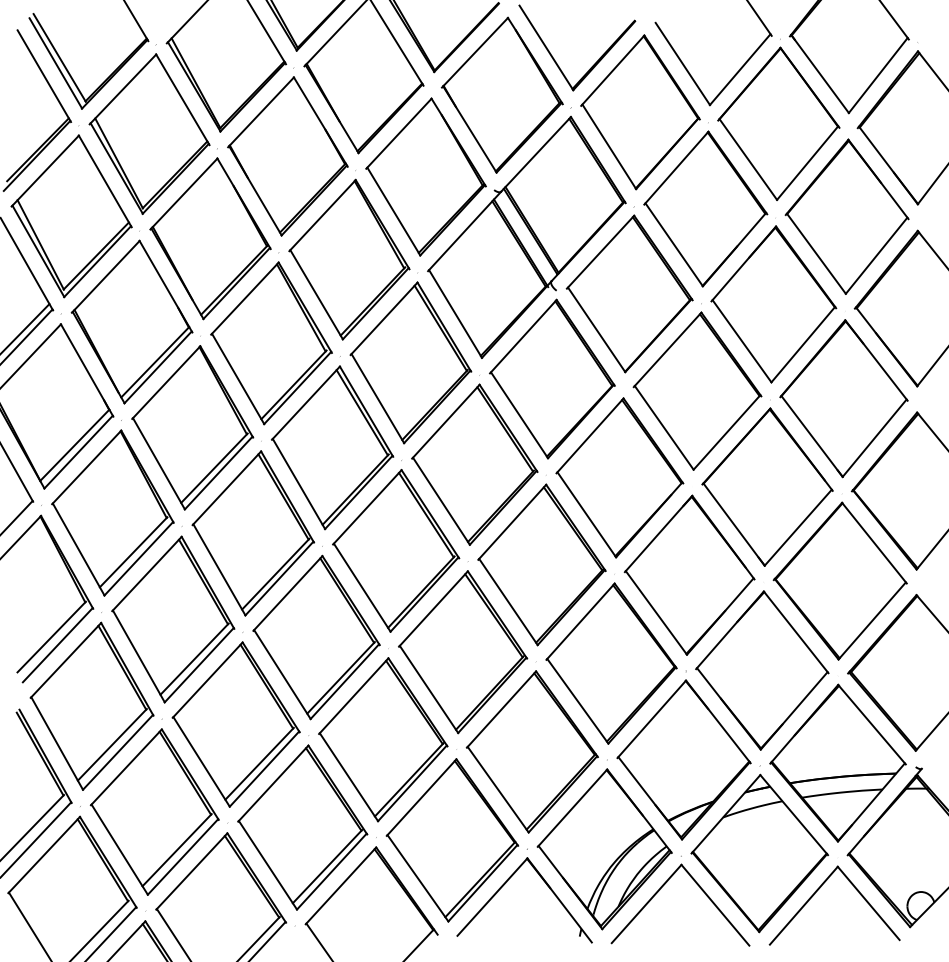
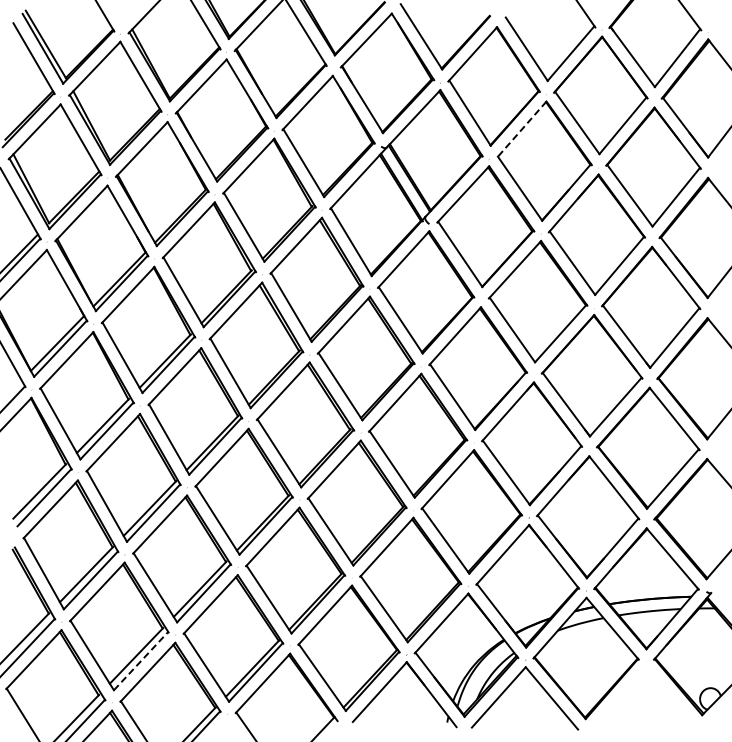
line: (676, 169) -> (521, 130), solid -> dashed
line: (183, 857) -> (141, 661), solid -> dashed
part: (819, 889) -> (632, 686), removed

